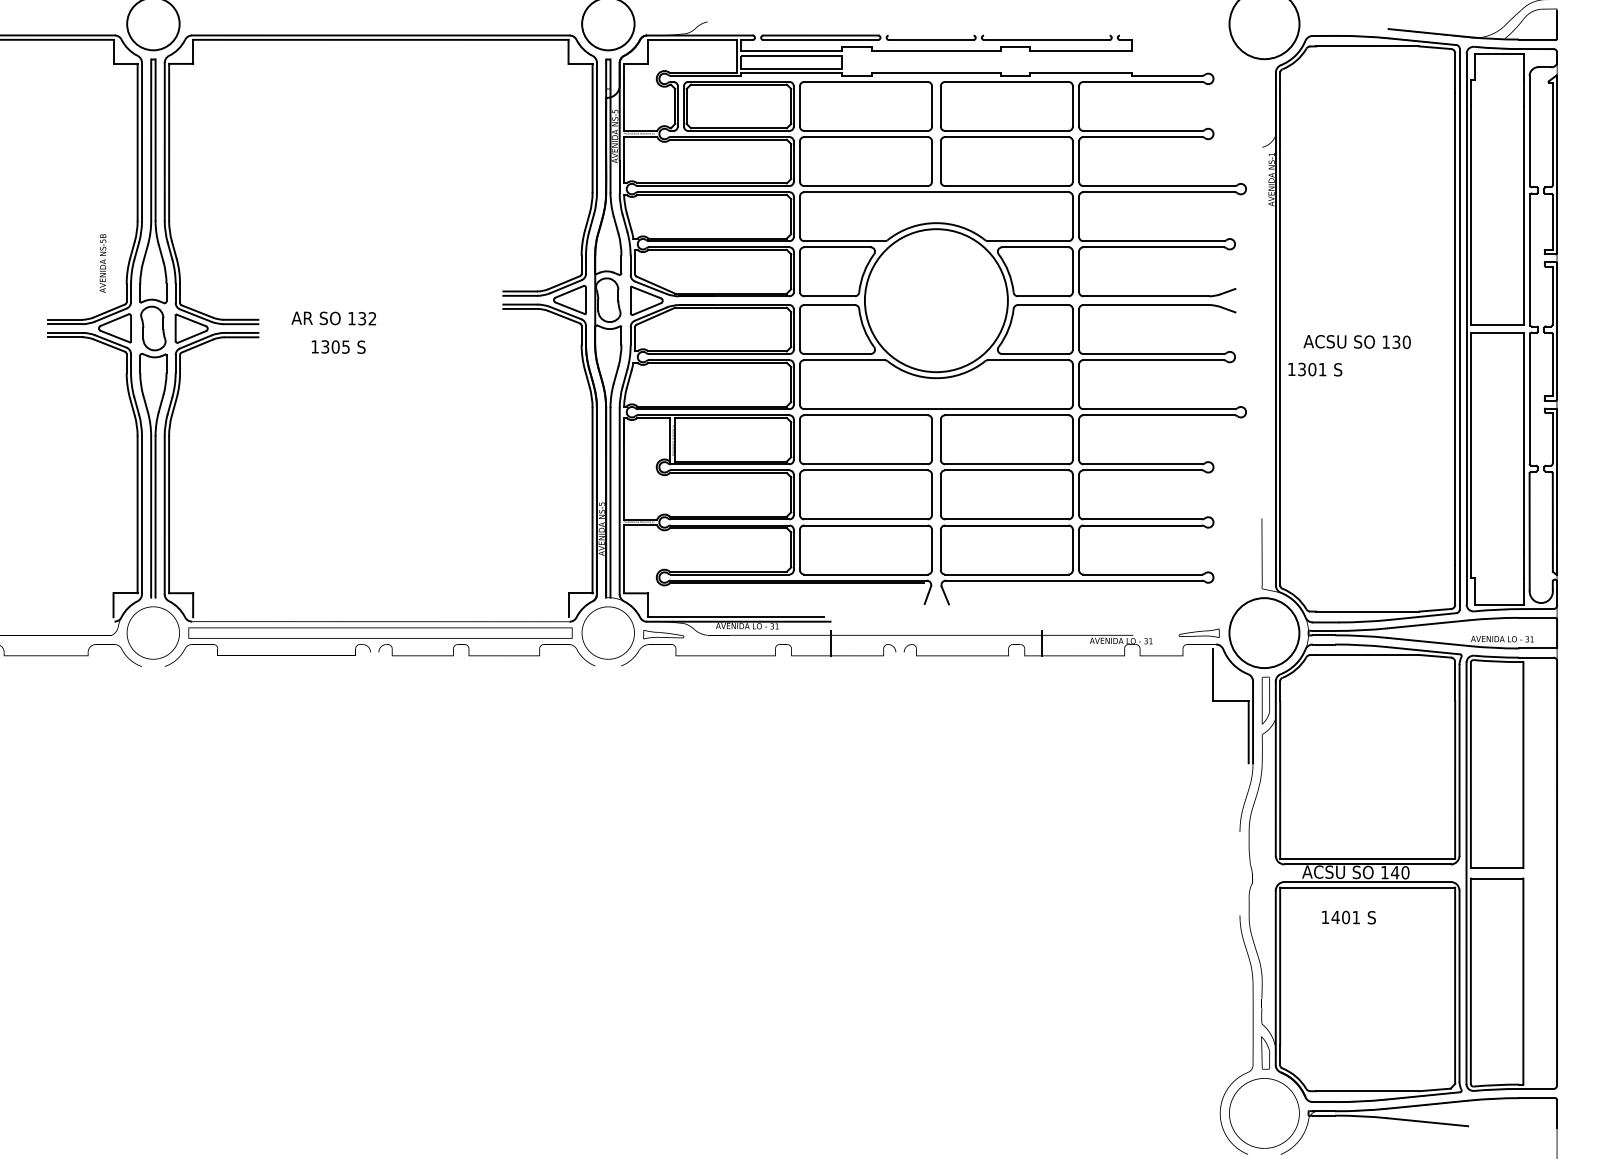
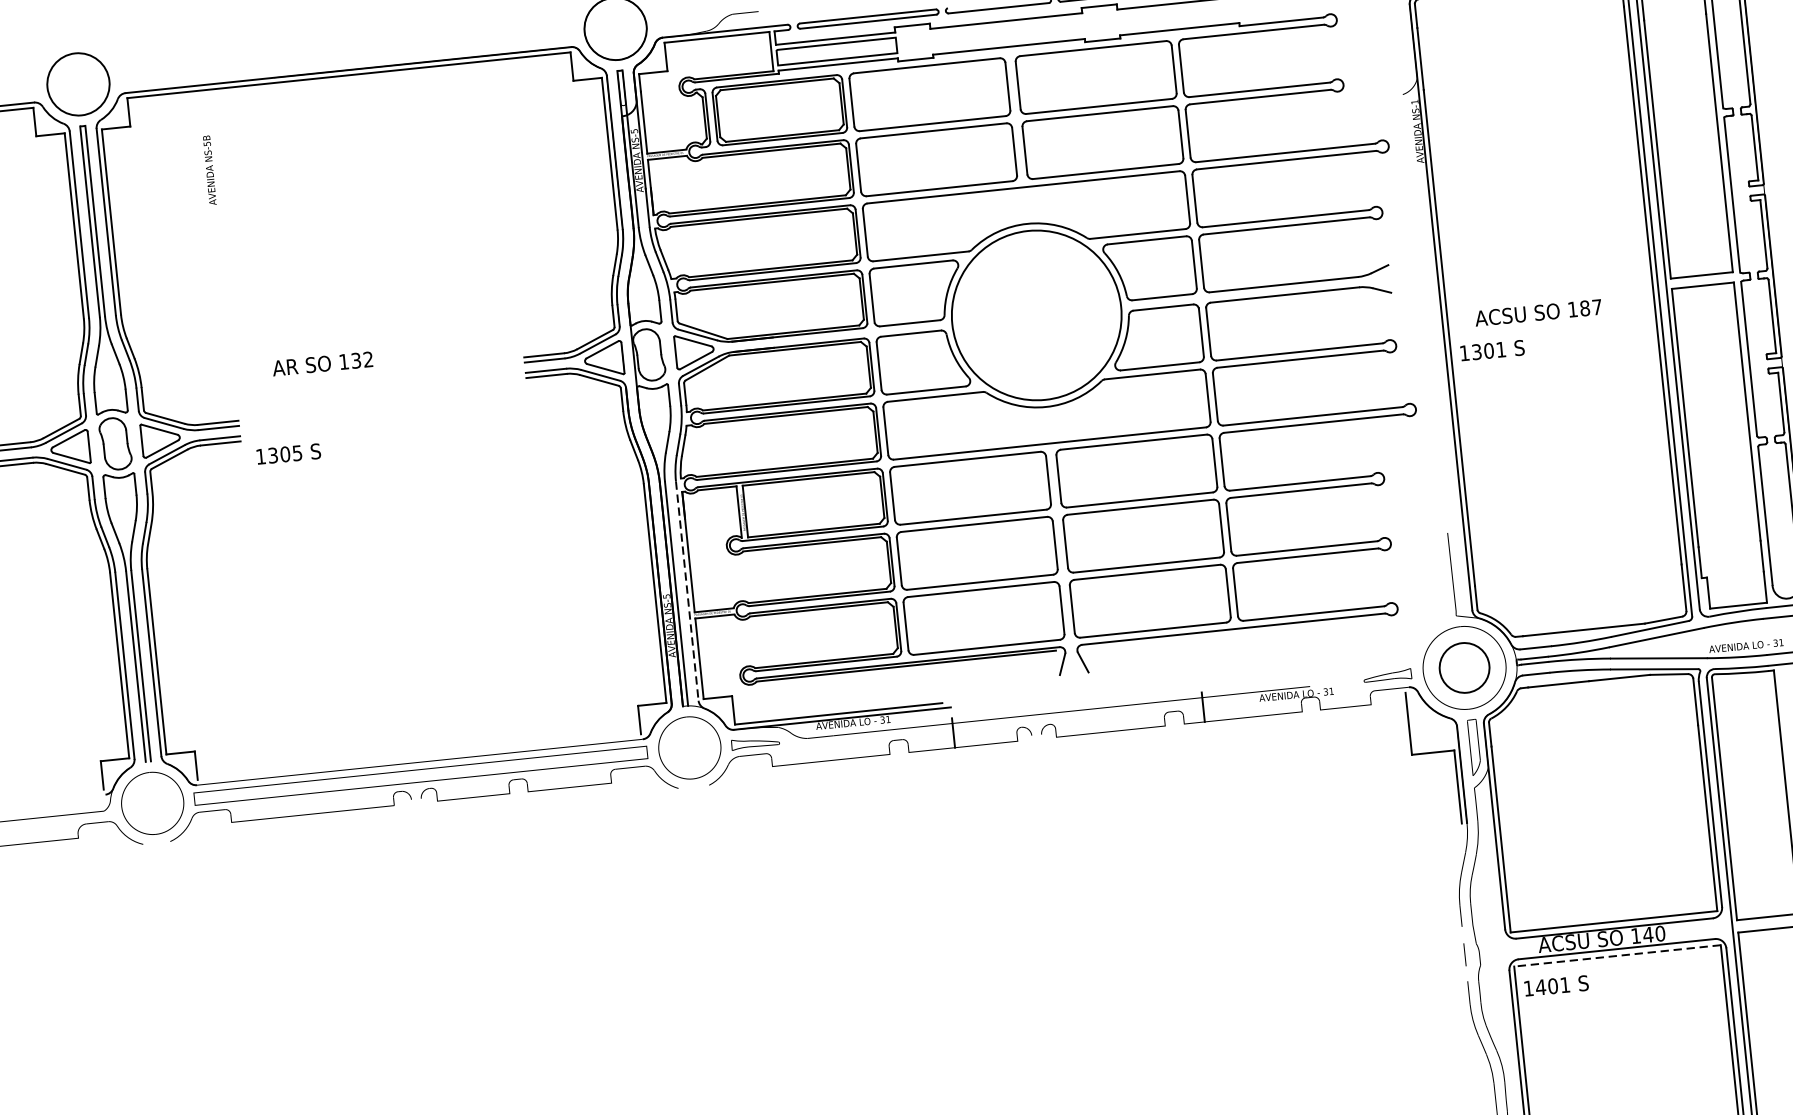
text: (102, 263) -> (209, 170), moved
text: (333, 318) -> (322, 363), moved
text: (1401, 342) -> (1590, 308), 130 -> 187
text: (338, 346) -> (288, 453), moved
line: (619, 501) -> (687, 591), solid -> dashed
circle: (1264, 633) -> (1464, 668), size x0.6
line: (1367, 887) -> (1617, 955), solid -> dashed
text: (1348, 917) -> (1556, 985), moved

